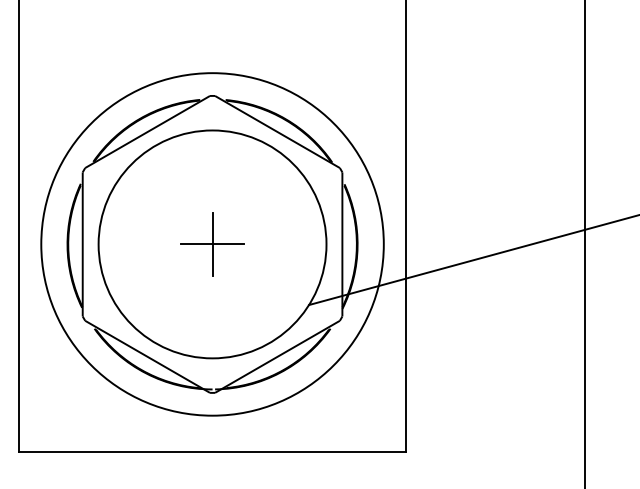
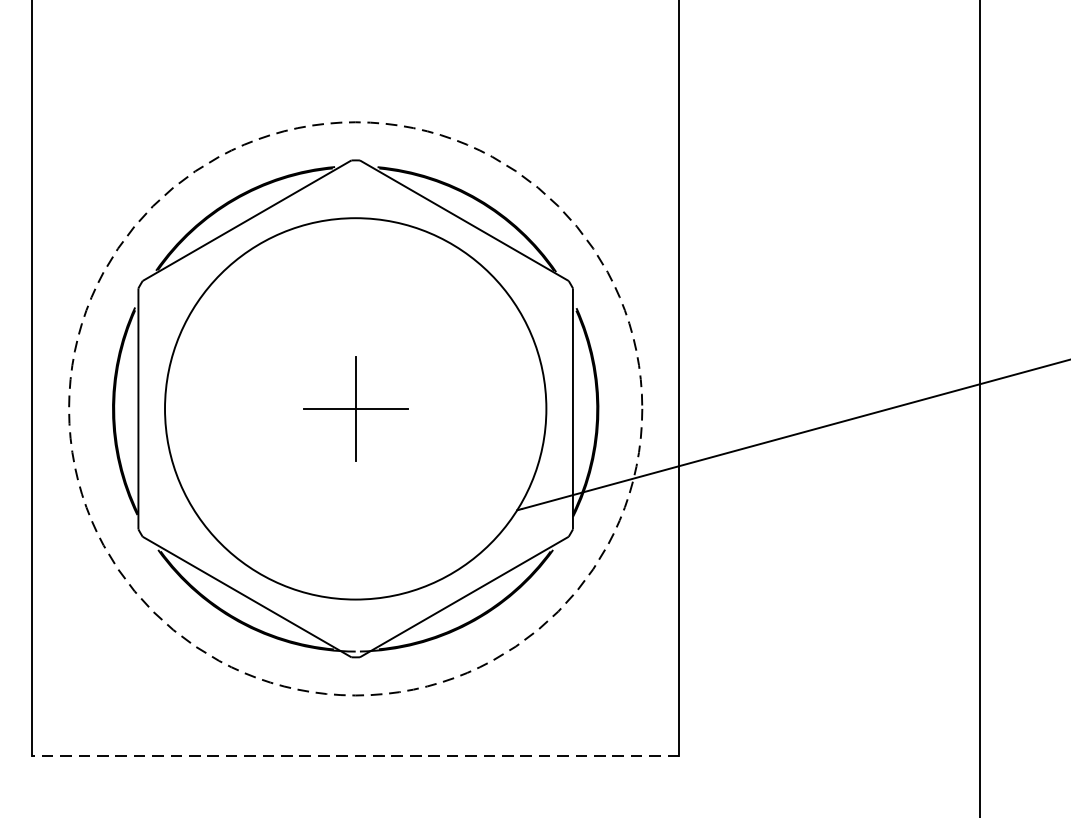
circle: (212, 244) -> (355, 409), solid -> dashed
line: (212, 451) -> (355, 755), solid -> dashed

